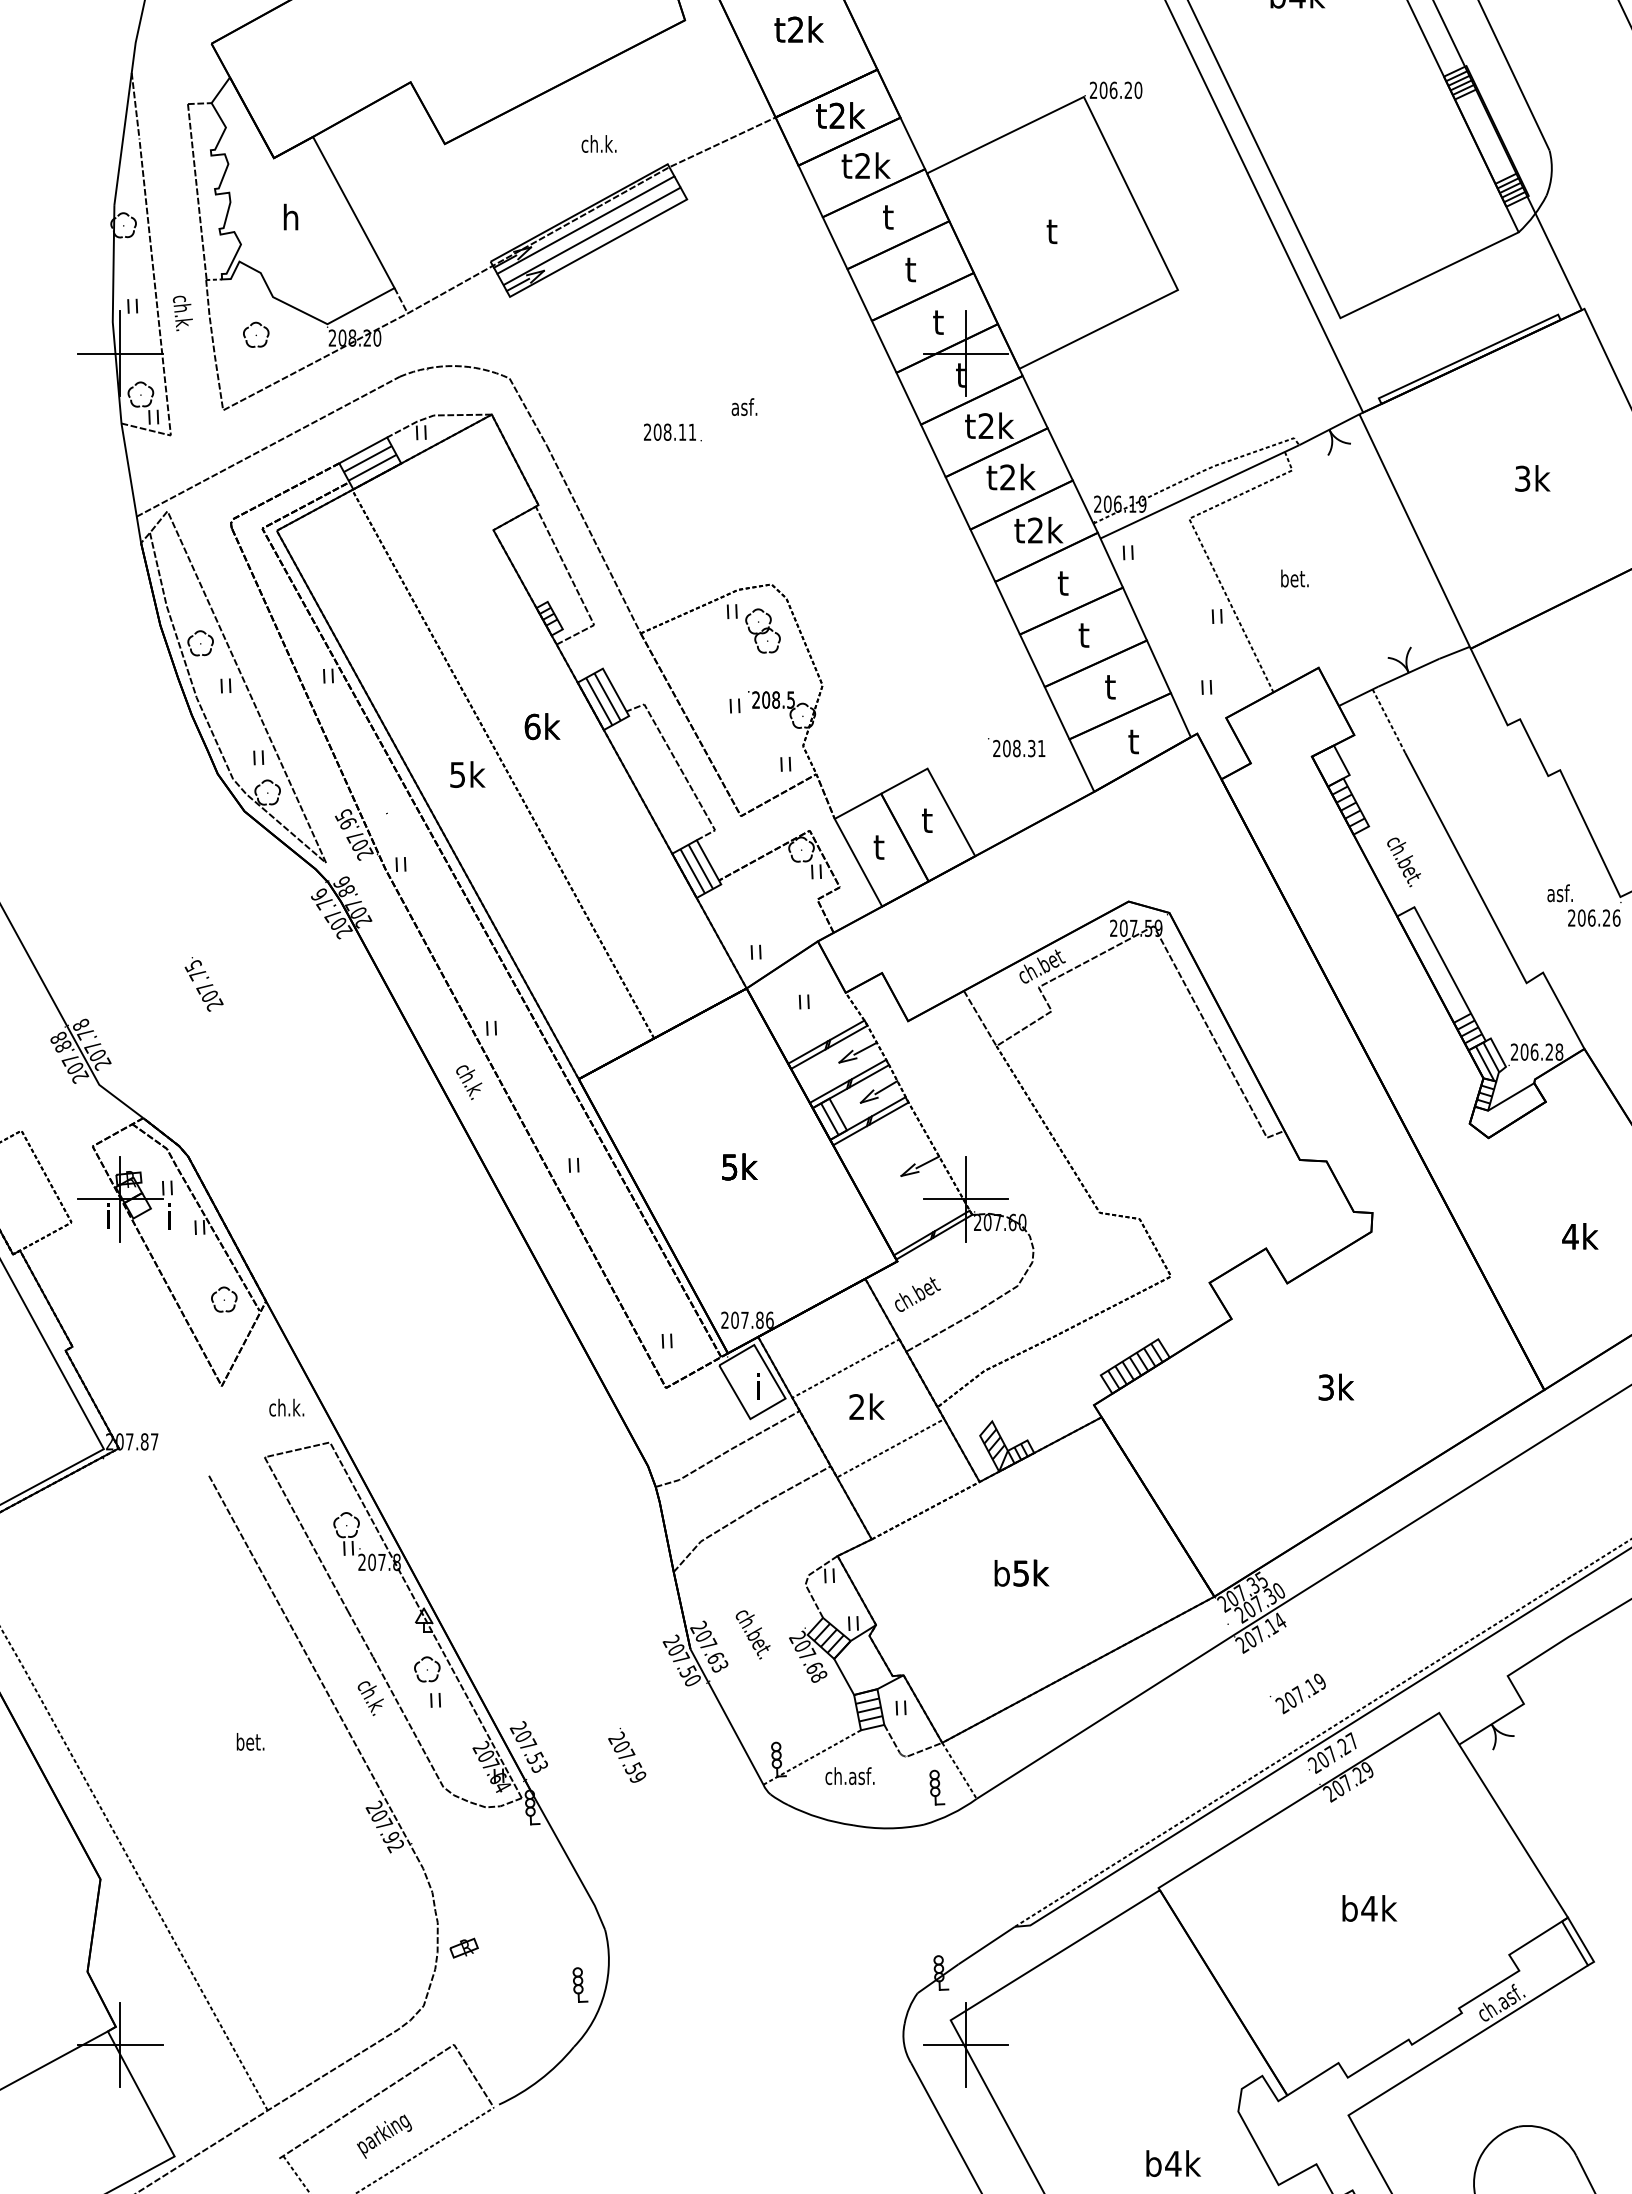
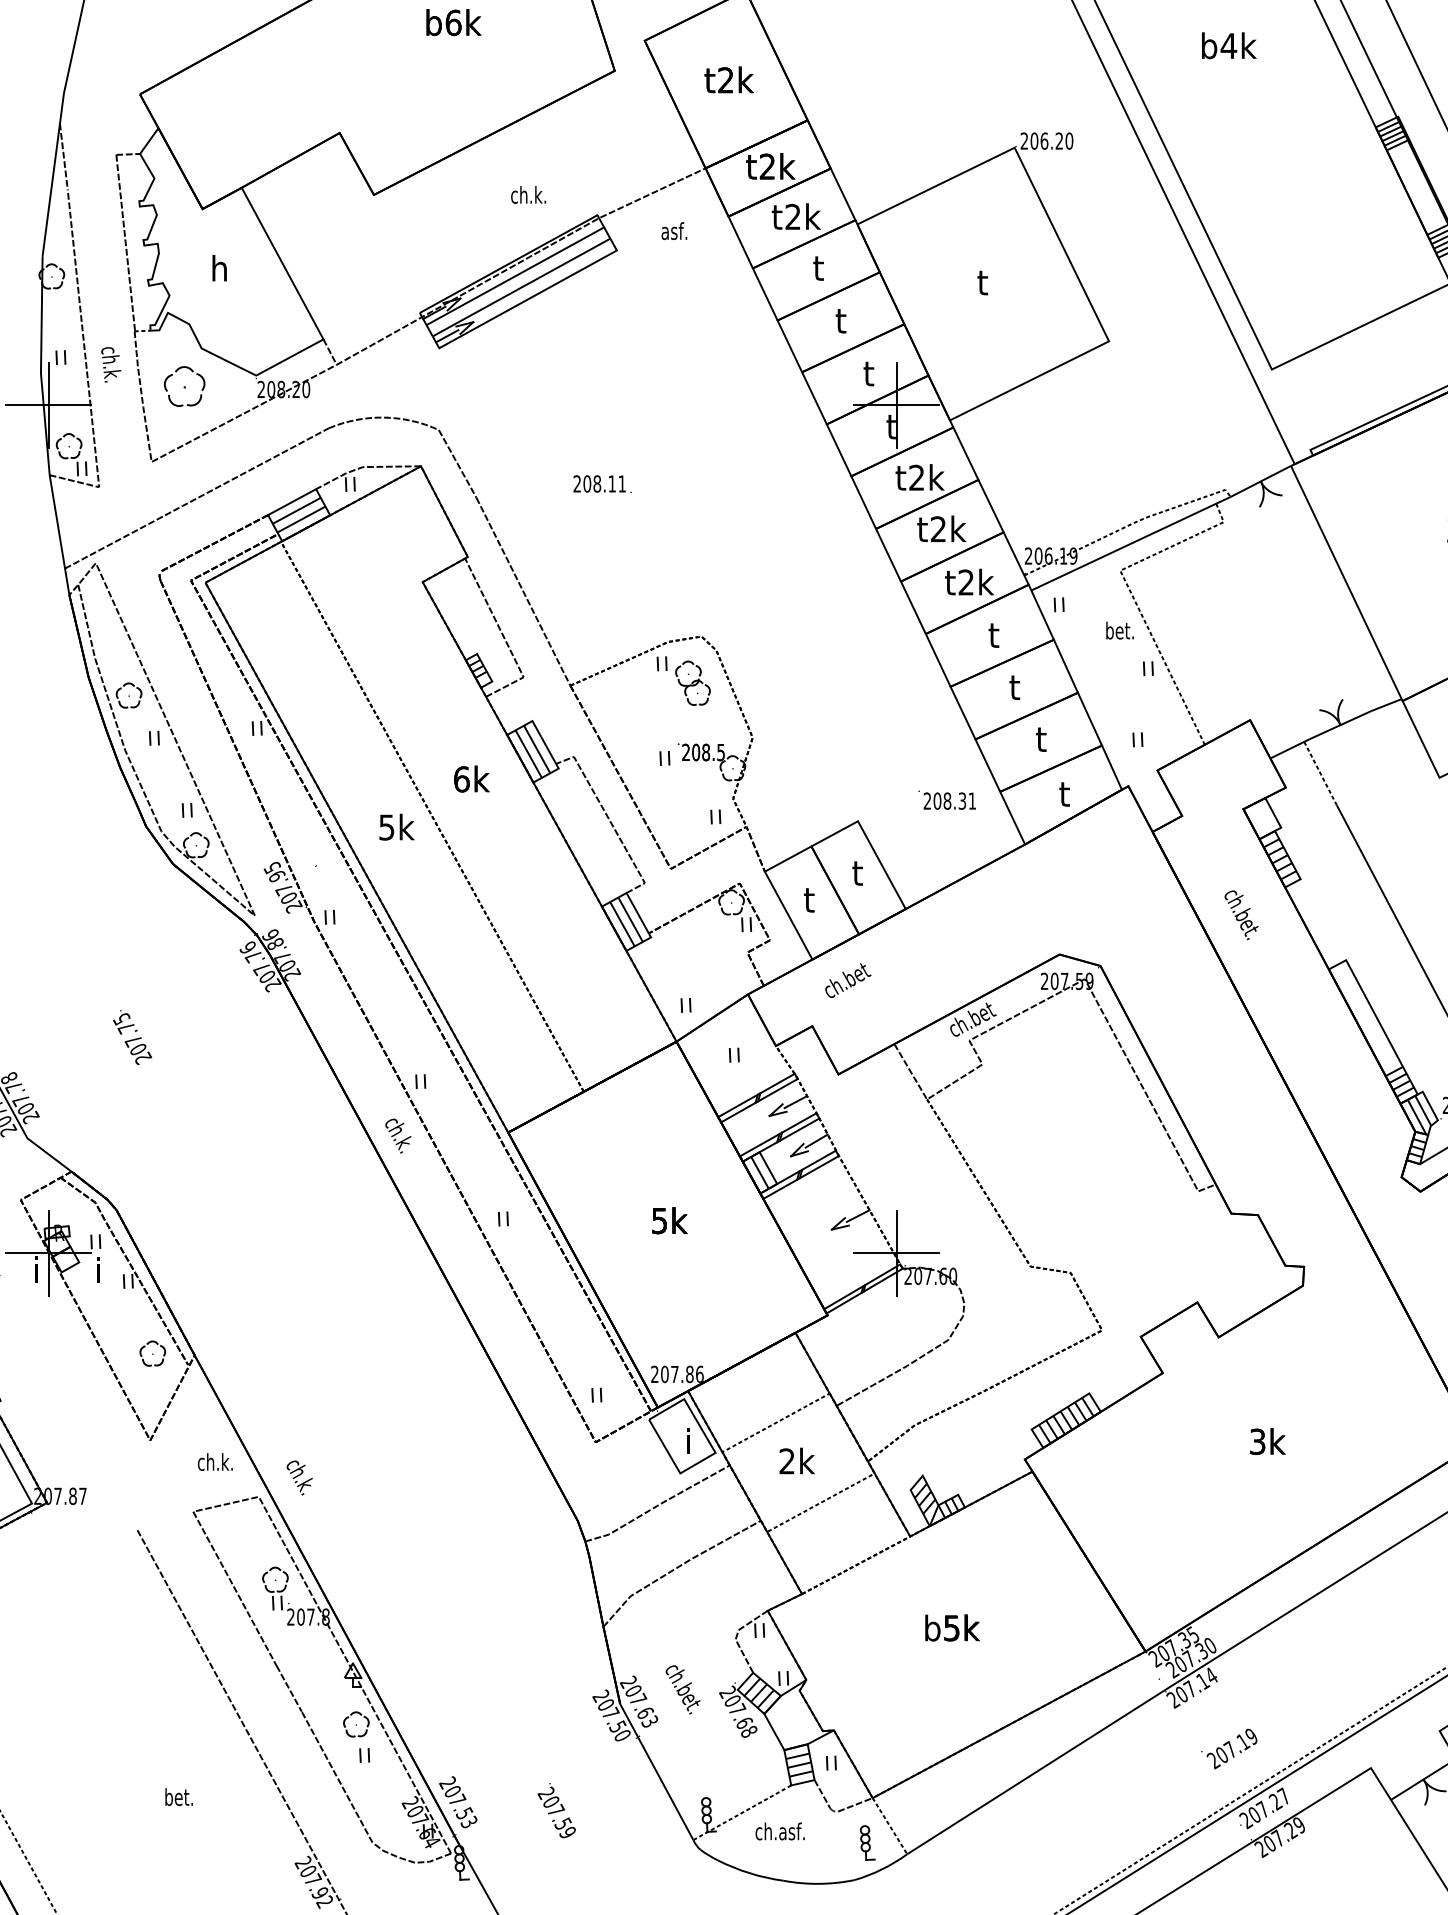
part: (256, 334) -> (185, 385), size x1.6
text: (744, 406) -> (674, 230), moved
text: (1294, 578) -> (1119, 630), moved
text: (1403, 862) -> (1240, 915), moved
text: (917, 1294) -> (847, 980), moved
text: (370, 1698) -> (299, 1477), moved

